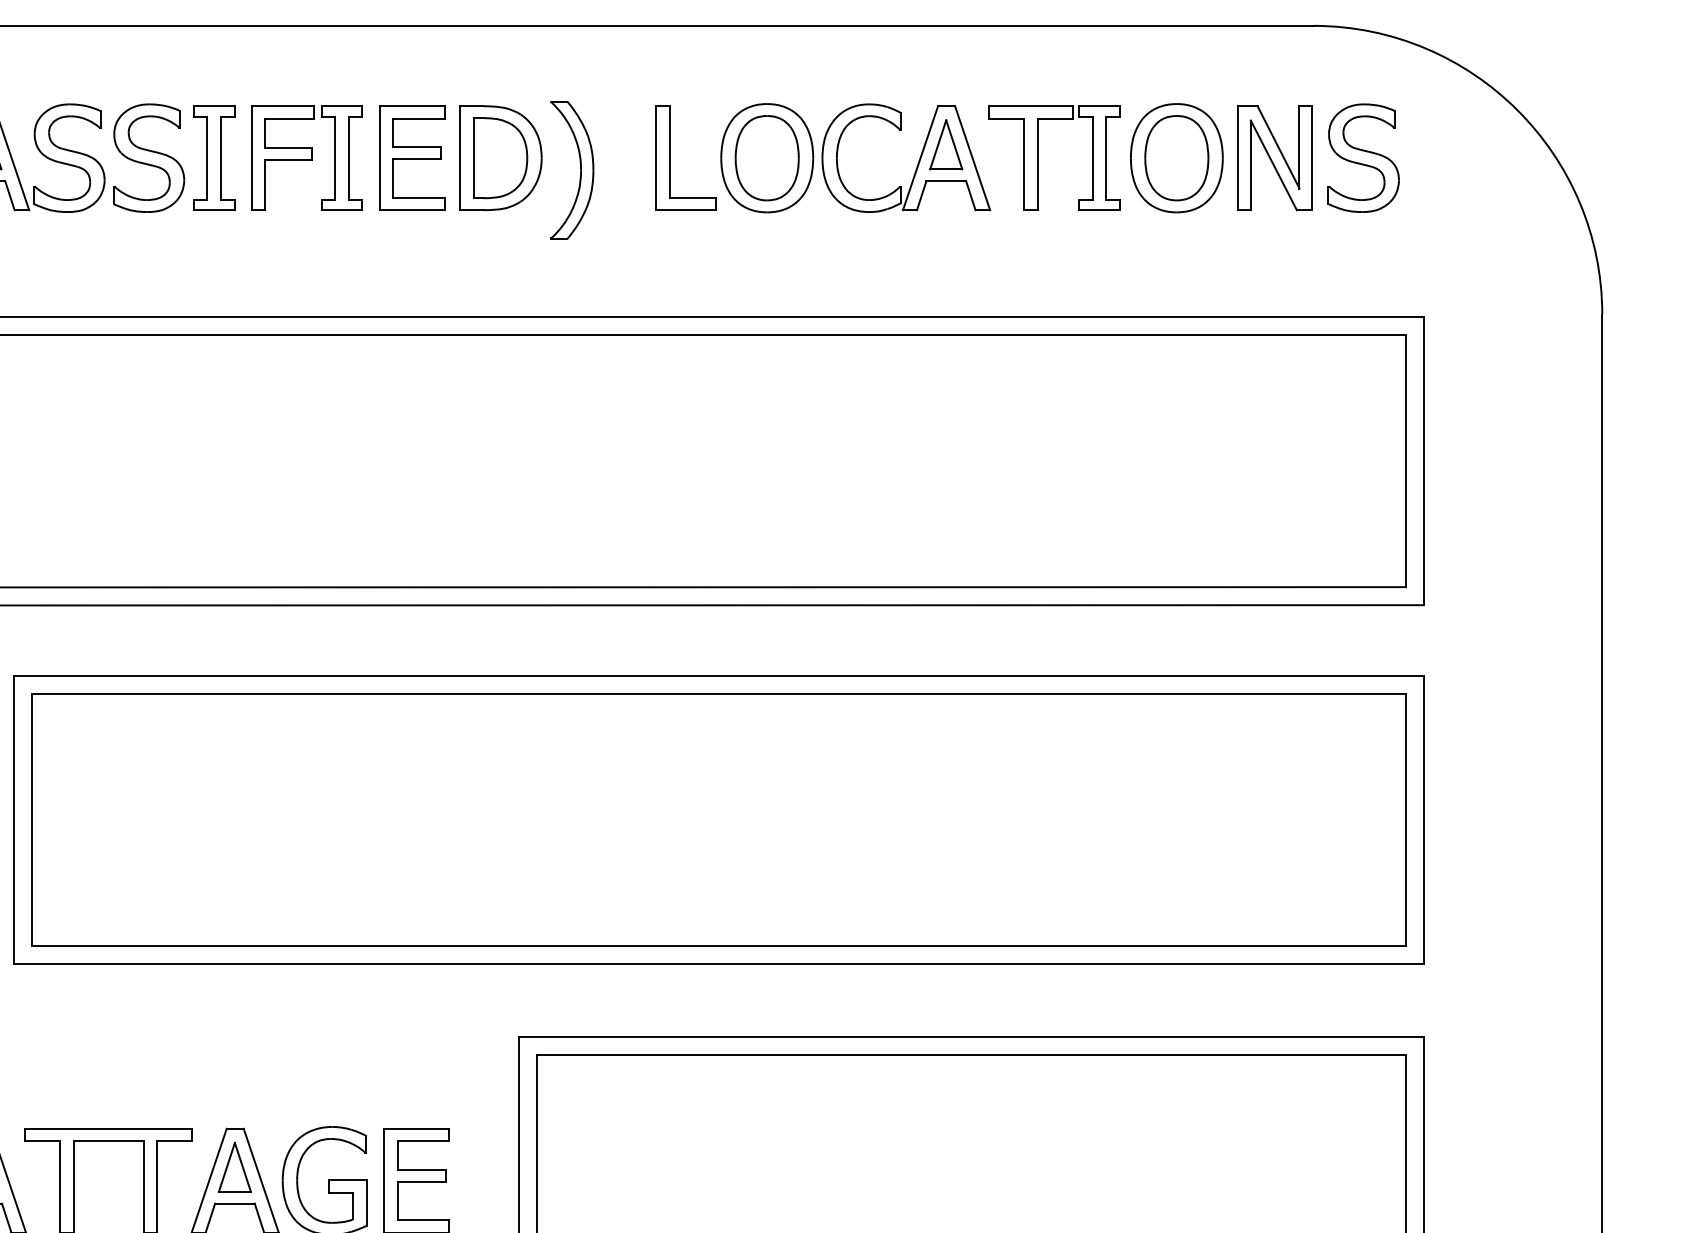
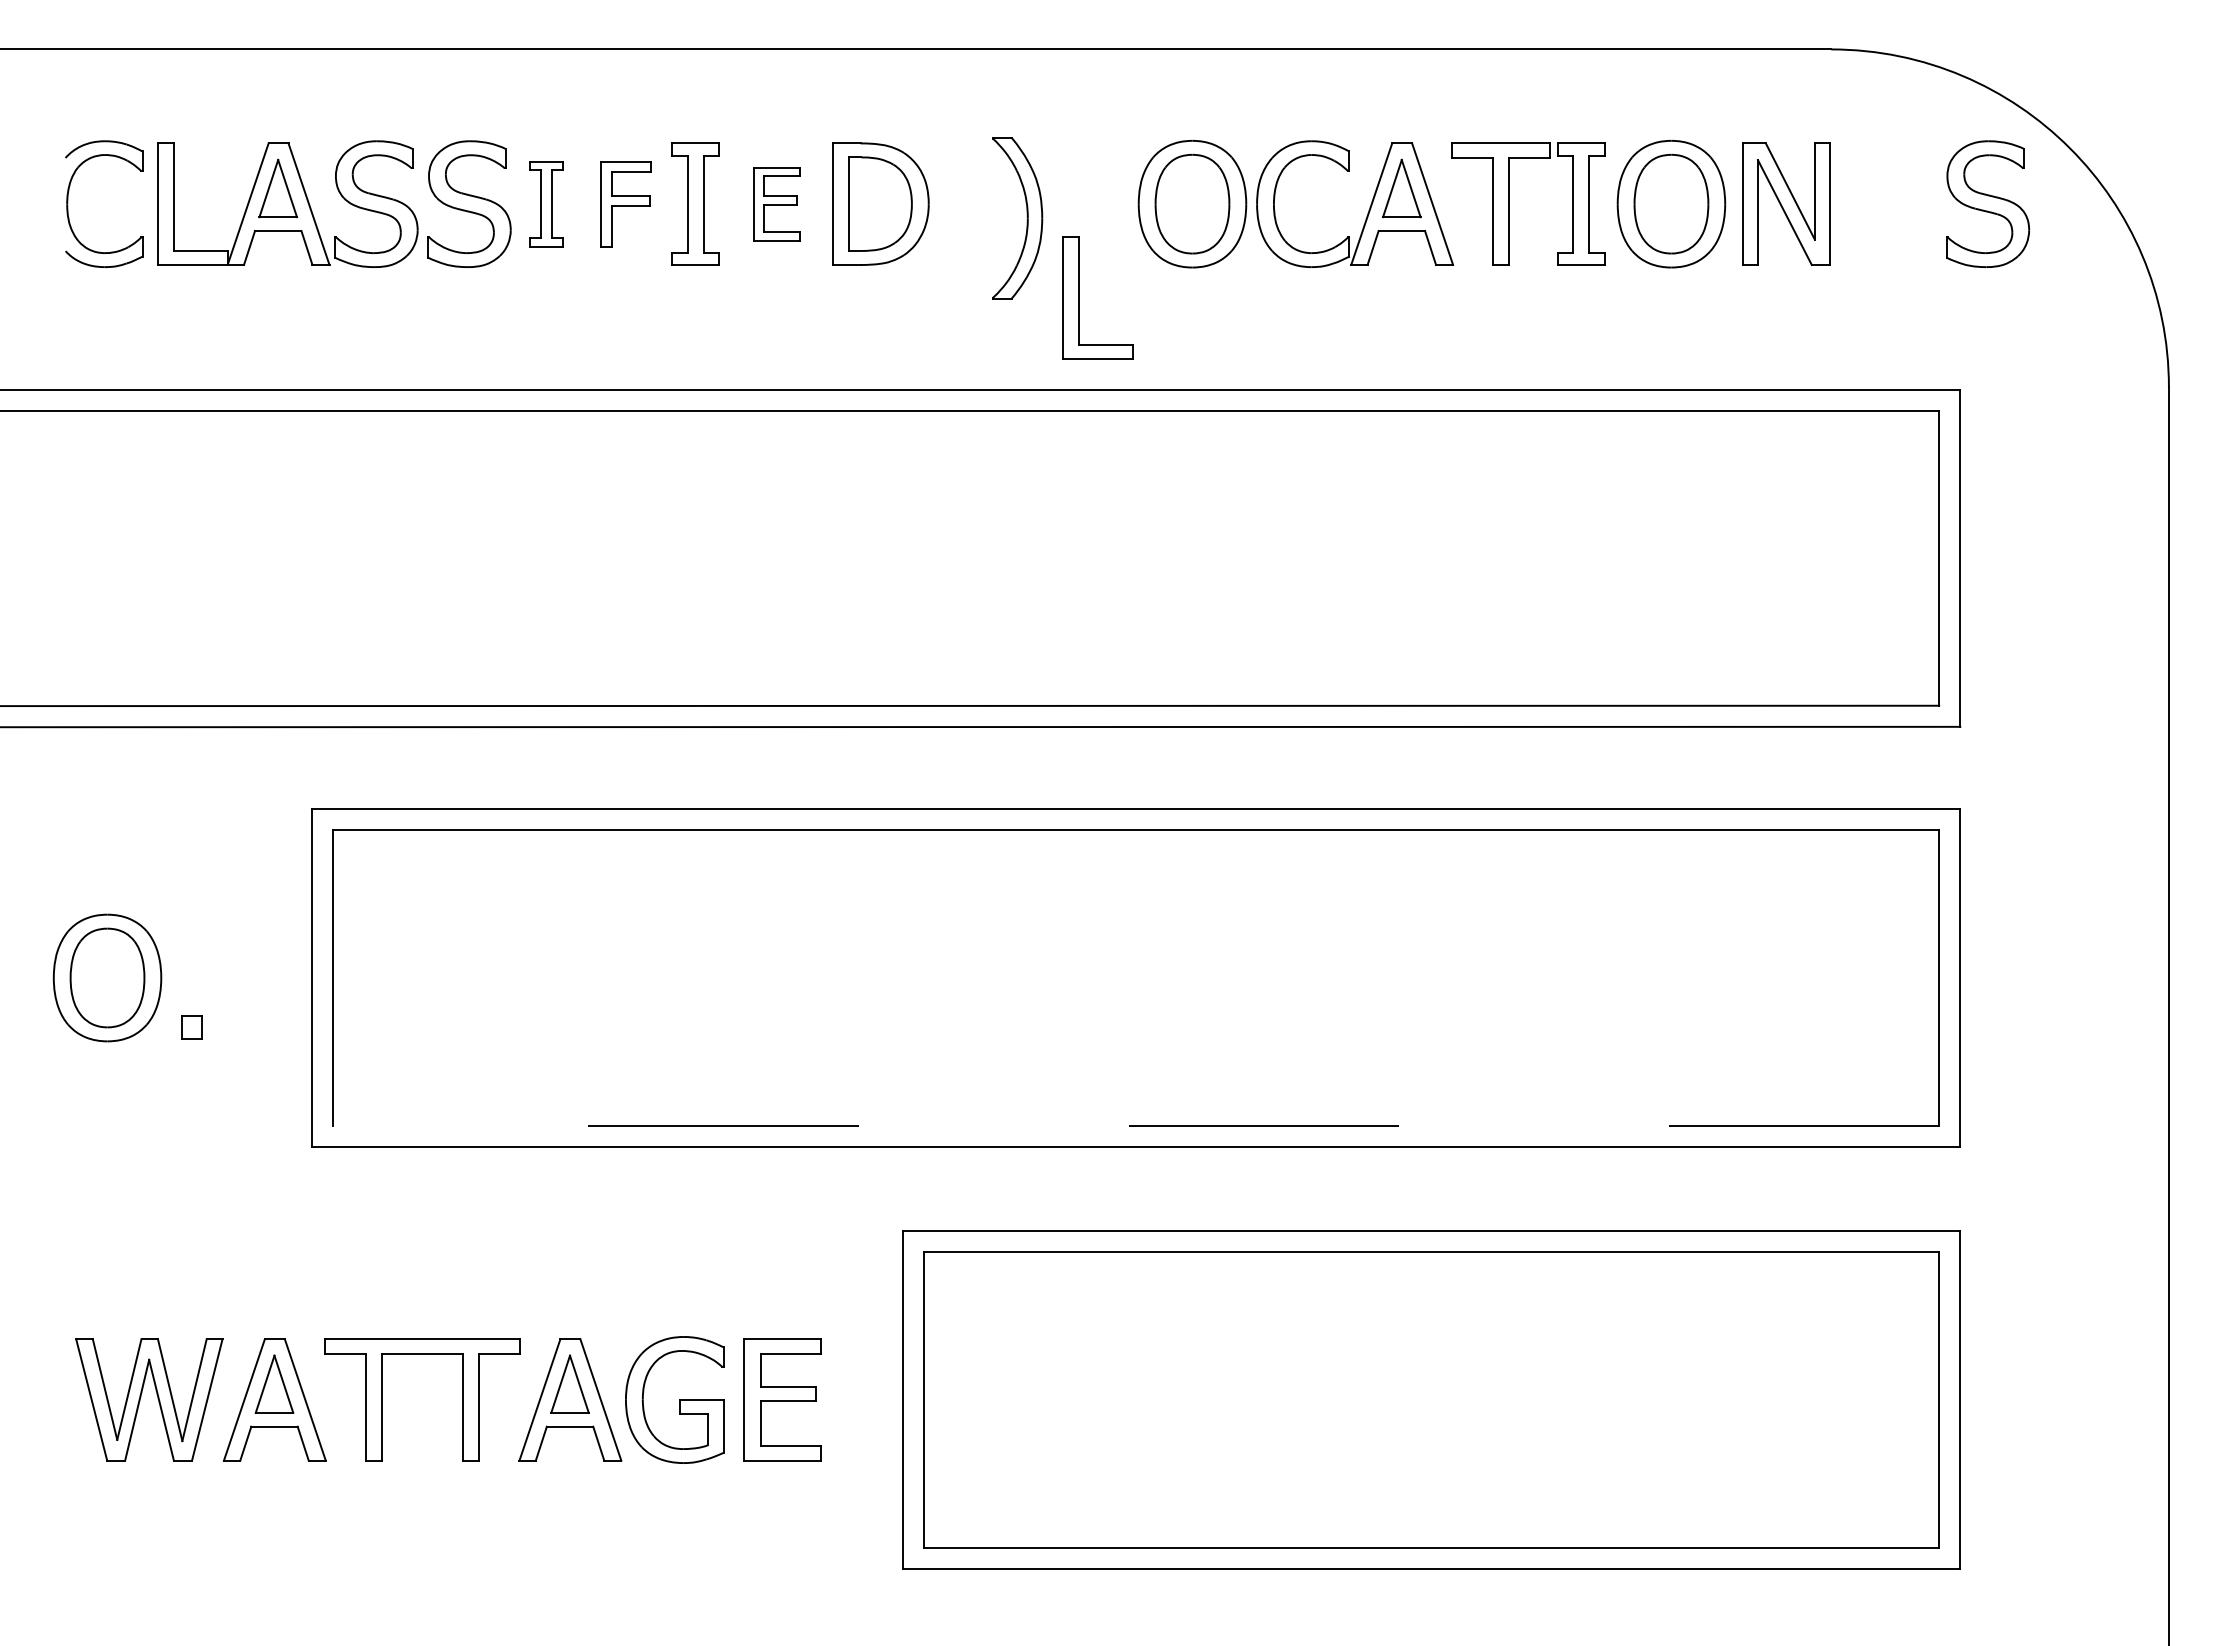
part: (214, 157) -> (546, 203), size x0.7
part: (282, 157) -> (625, 203), size x0.7
part: (411, 157) -> (776, 203), size x0.6
part: (670, 157) -> (1079, 297), moved
part: (1364, 157) -> (1988, 203), moved
part: (579, 170) -> (1026, 218), moved
line: (718, 946) -> (1135, 1125), solid -> dashed

